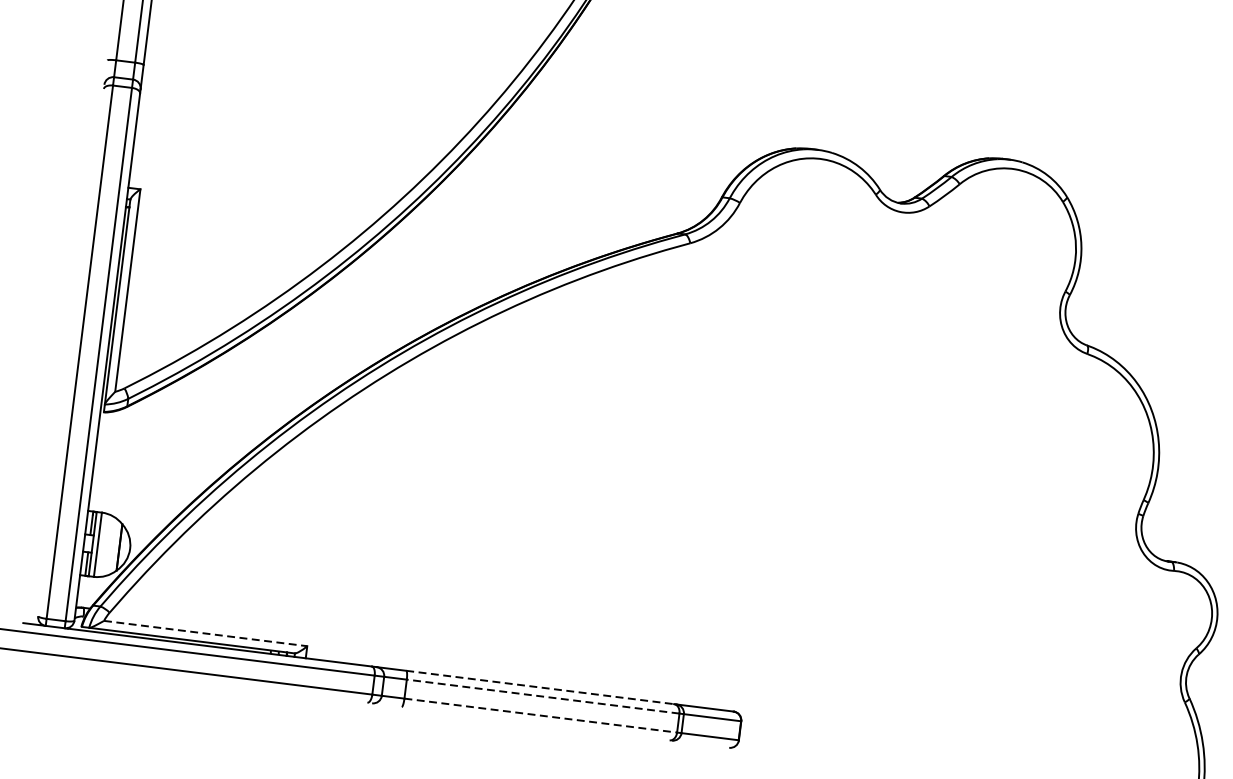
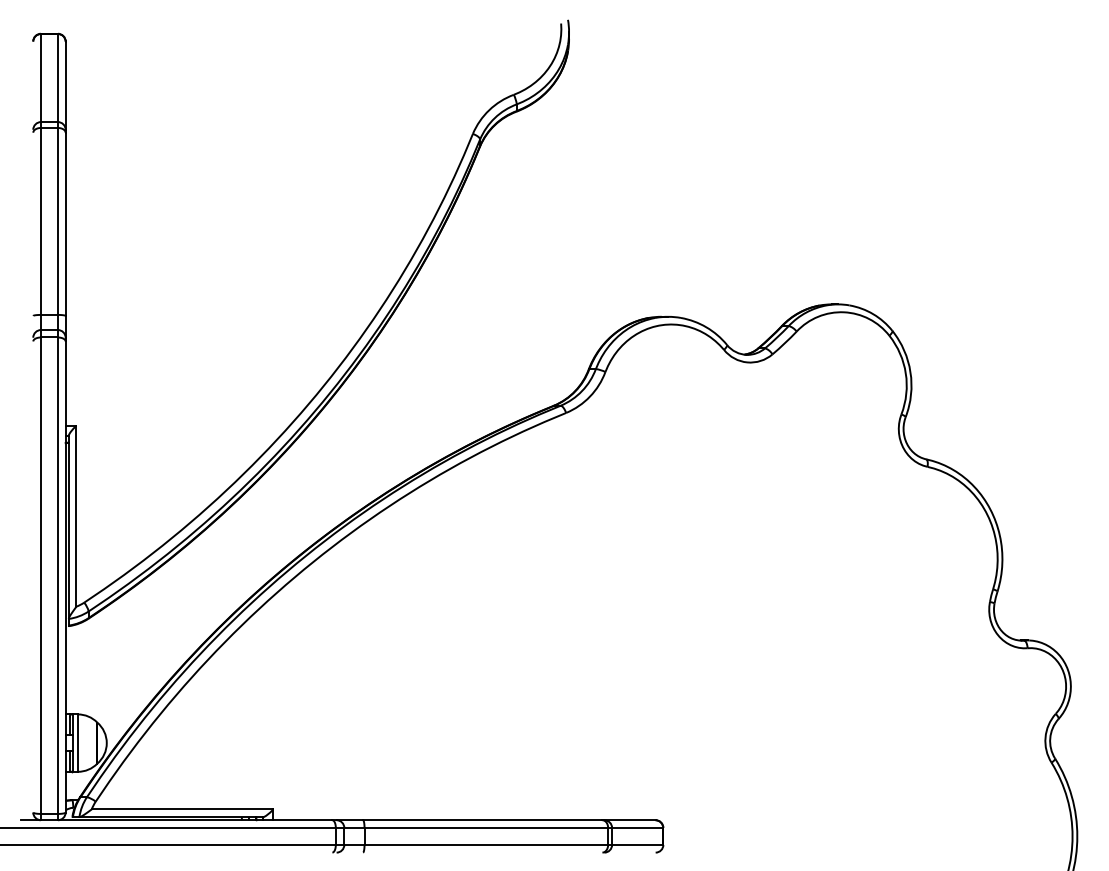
line: (205, 633) -> (182, 809), dashed -> solid
line: (539, 687) -> (482, 820), dashed -> solid
line: (543, 696) -> (486, 827), dashed -> solid
line: (541, 715) -> (486, 844), dashed -> solid

